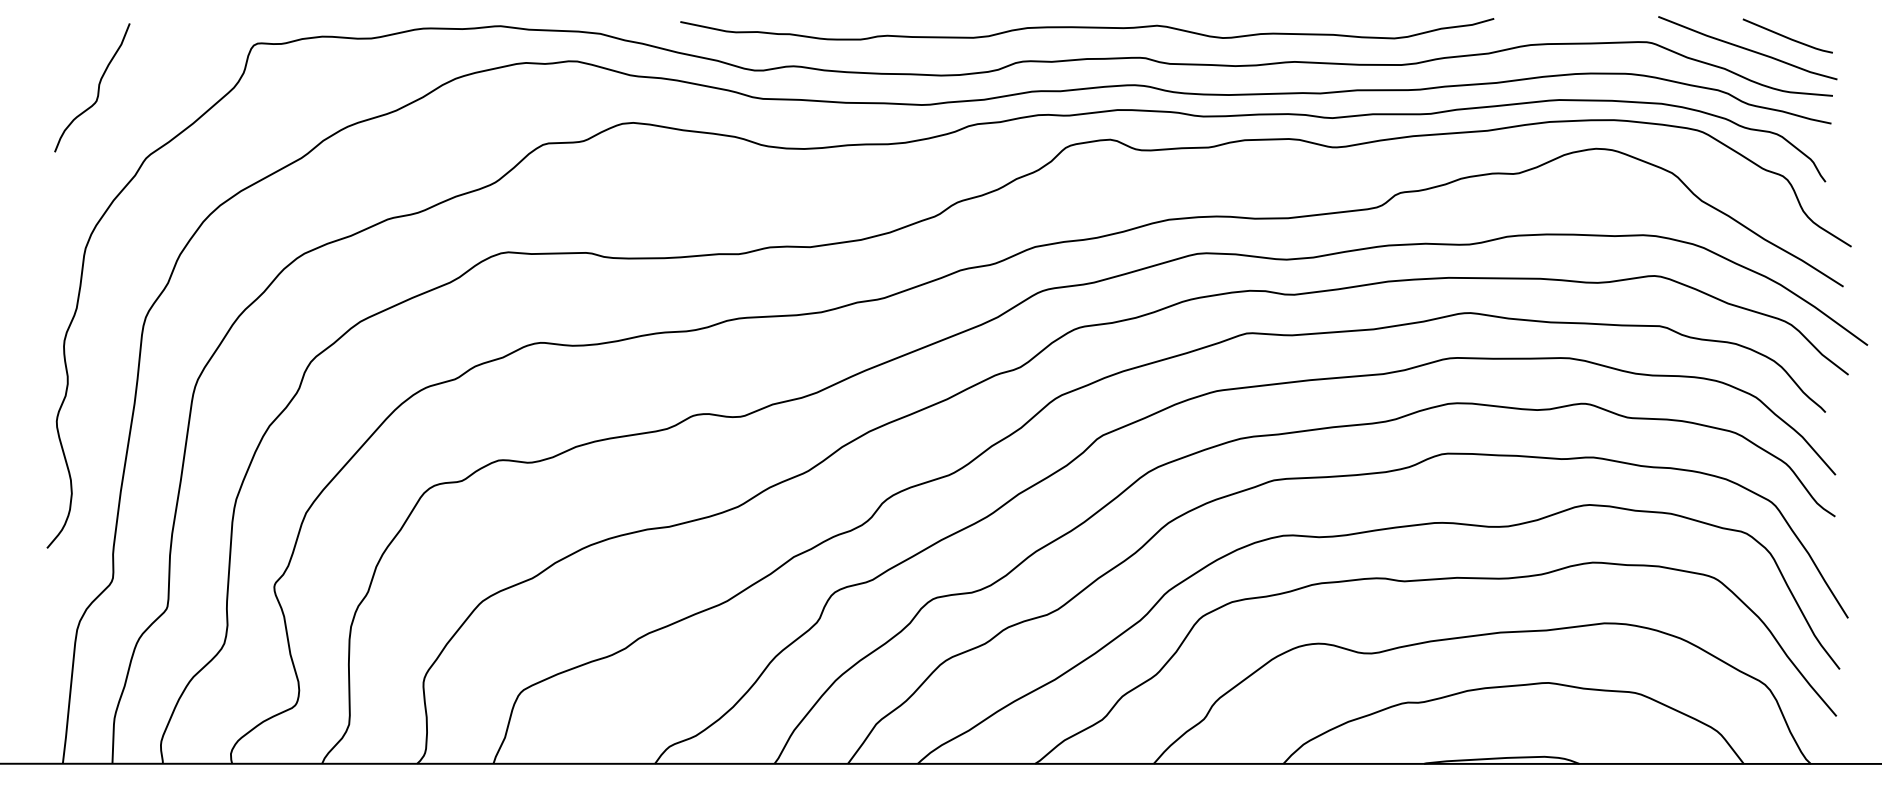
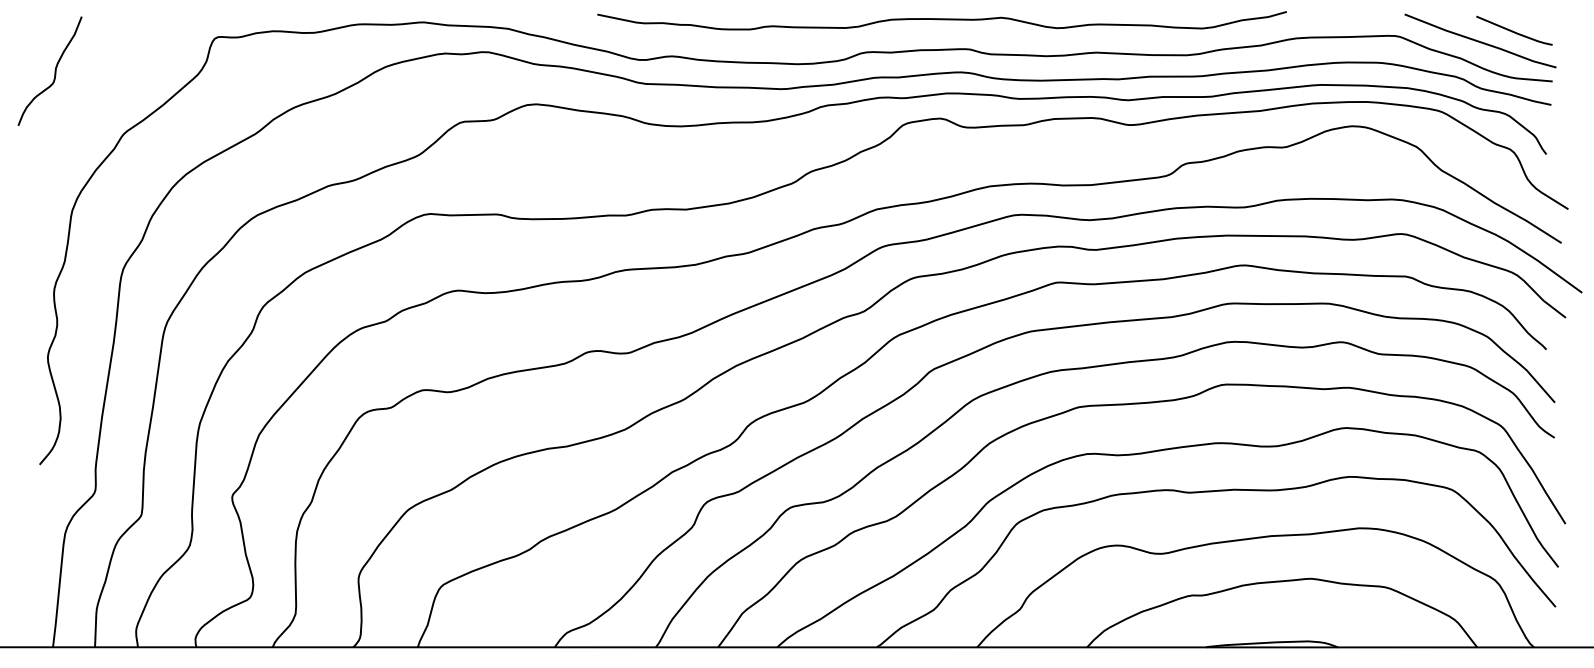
curve: (1087, 28) -> (942, 20), moved
curve: (97, 89) -> (54, 72), moved

